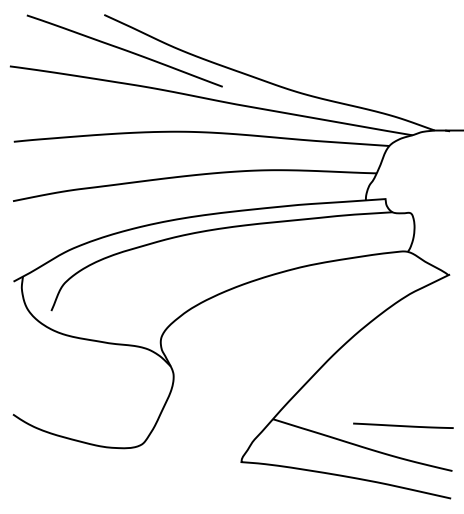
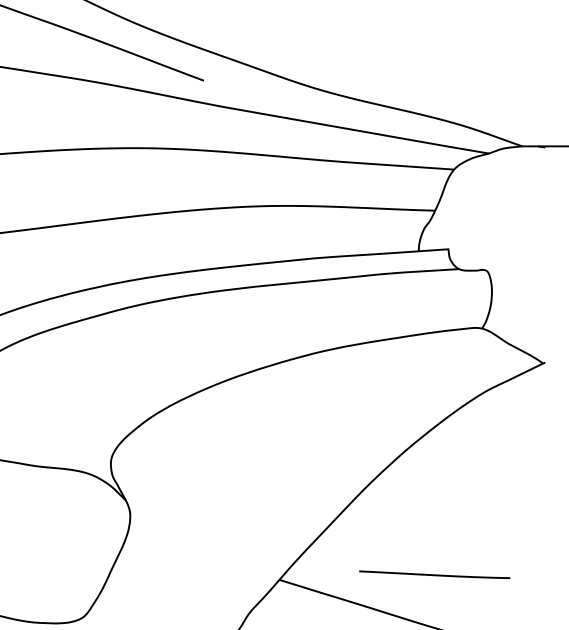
line: (403, 425) -> (434, 574), moved

